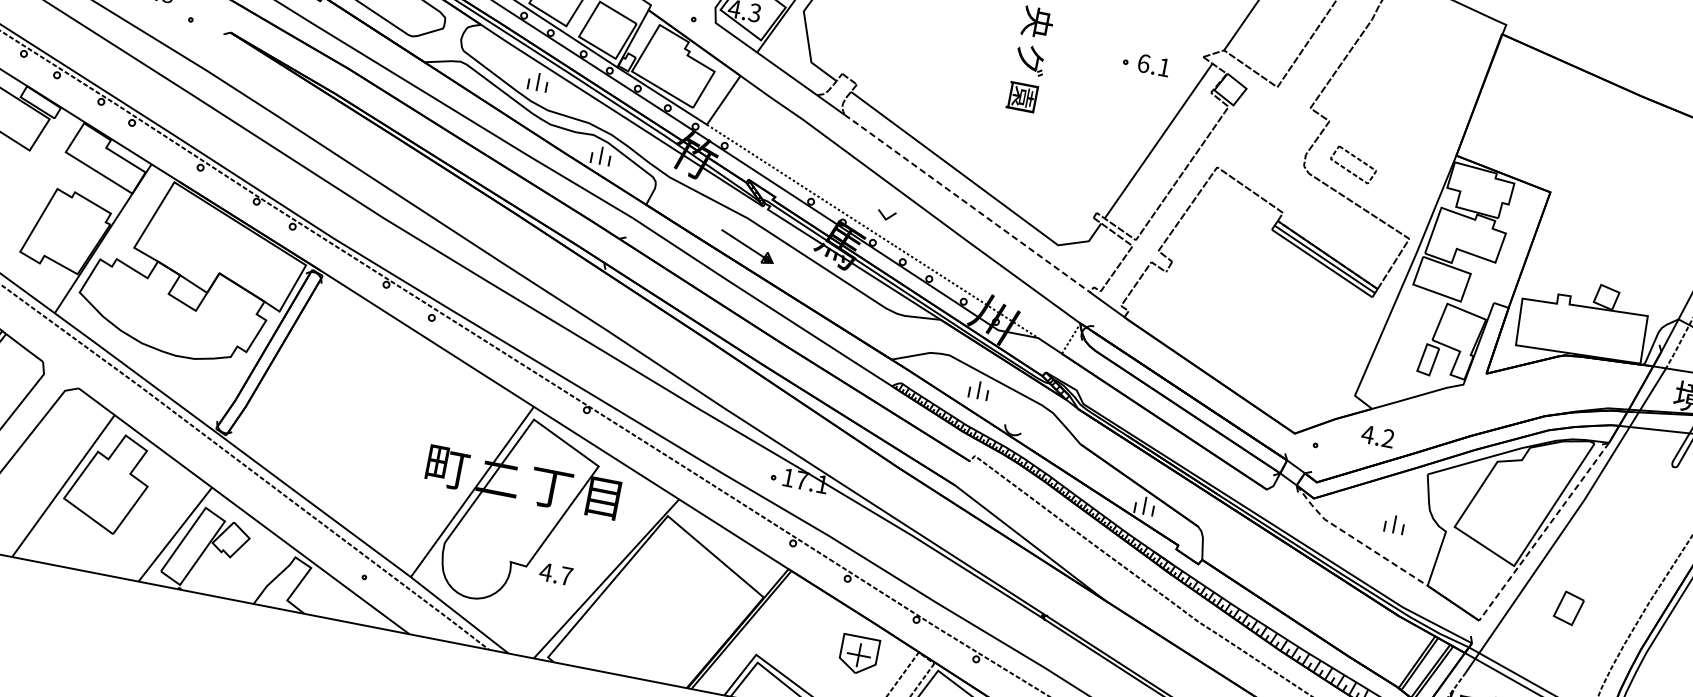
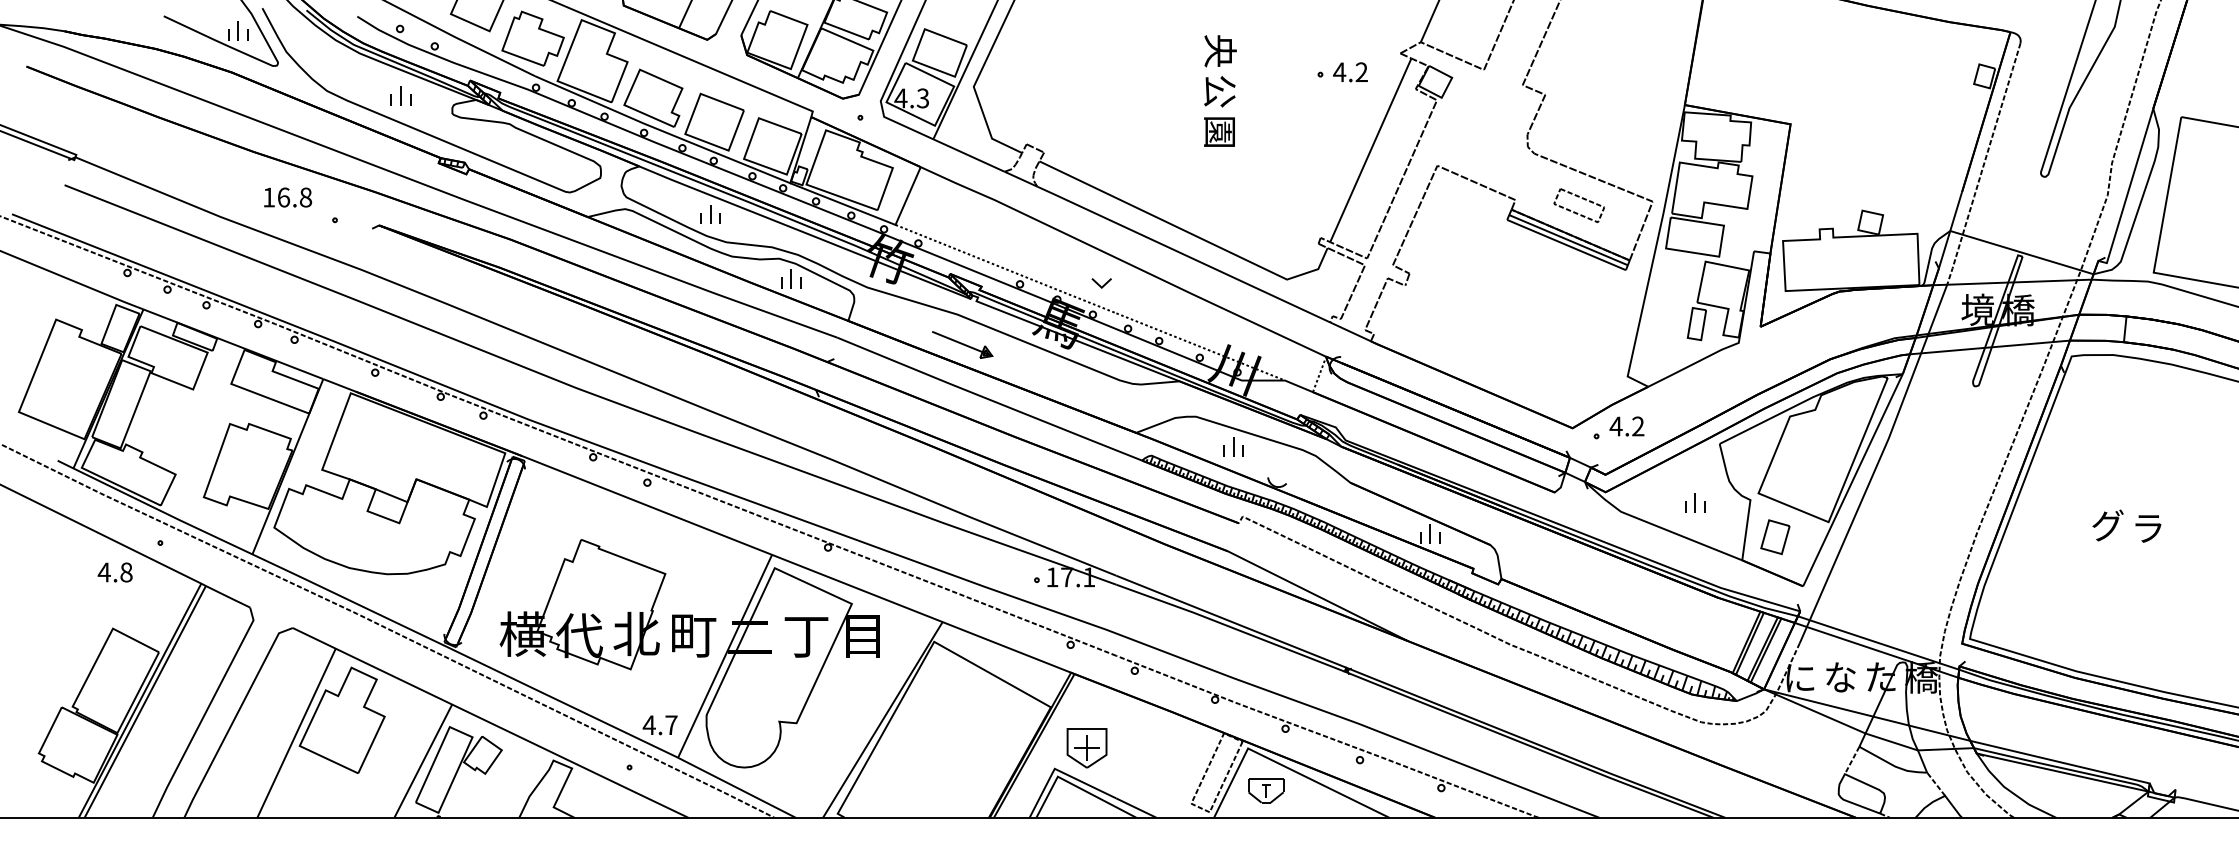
text: (1030, 59) -> (1220, 91), グ -> 公
text: (1153, 65) -> (1350, 72), 6.1 -> 4.2
part: (1348, 169) -> (1575, 211), moved
line: (966, 202) -> (1182, 253), dashed -> solid
part: (350, 418) -> (582, 604), added
text: (1377, 436) -> (1626, 426), moved
line: (1543, 531) -> (1852, 480), dashed -> solid
line: (1356, 539) -> (1658, 526), dashed -> solid
text: (555, 574) -> (659, 725), moved
part: (1568, 608) -> (1775, 537), moved
part: (858, 655) -> (1086, 748), moved

